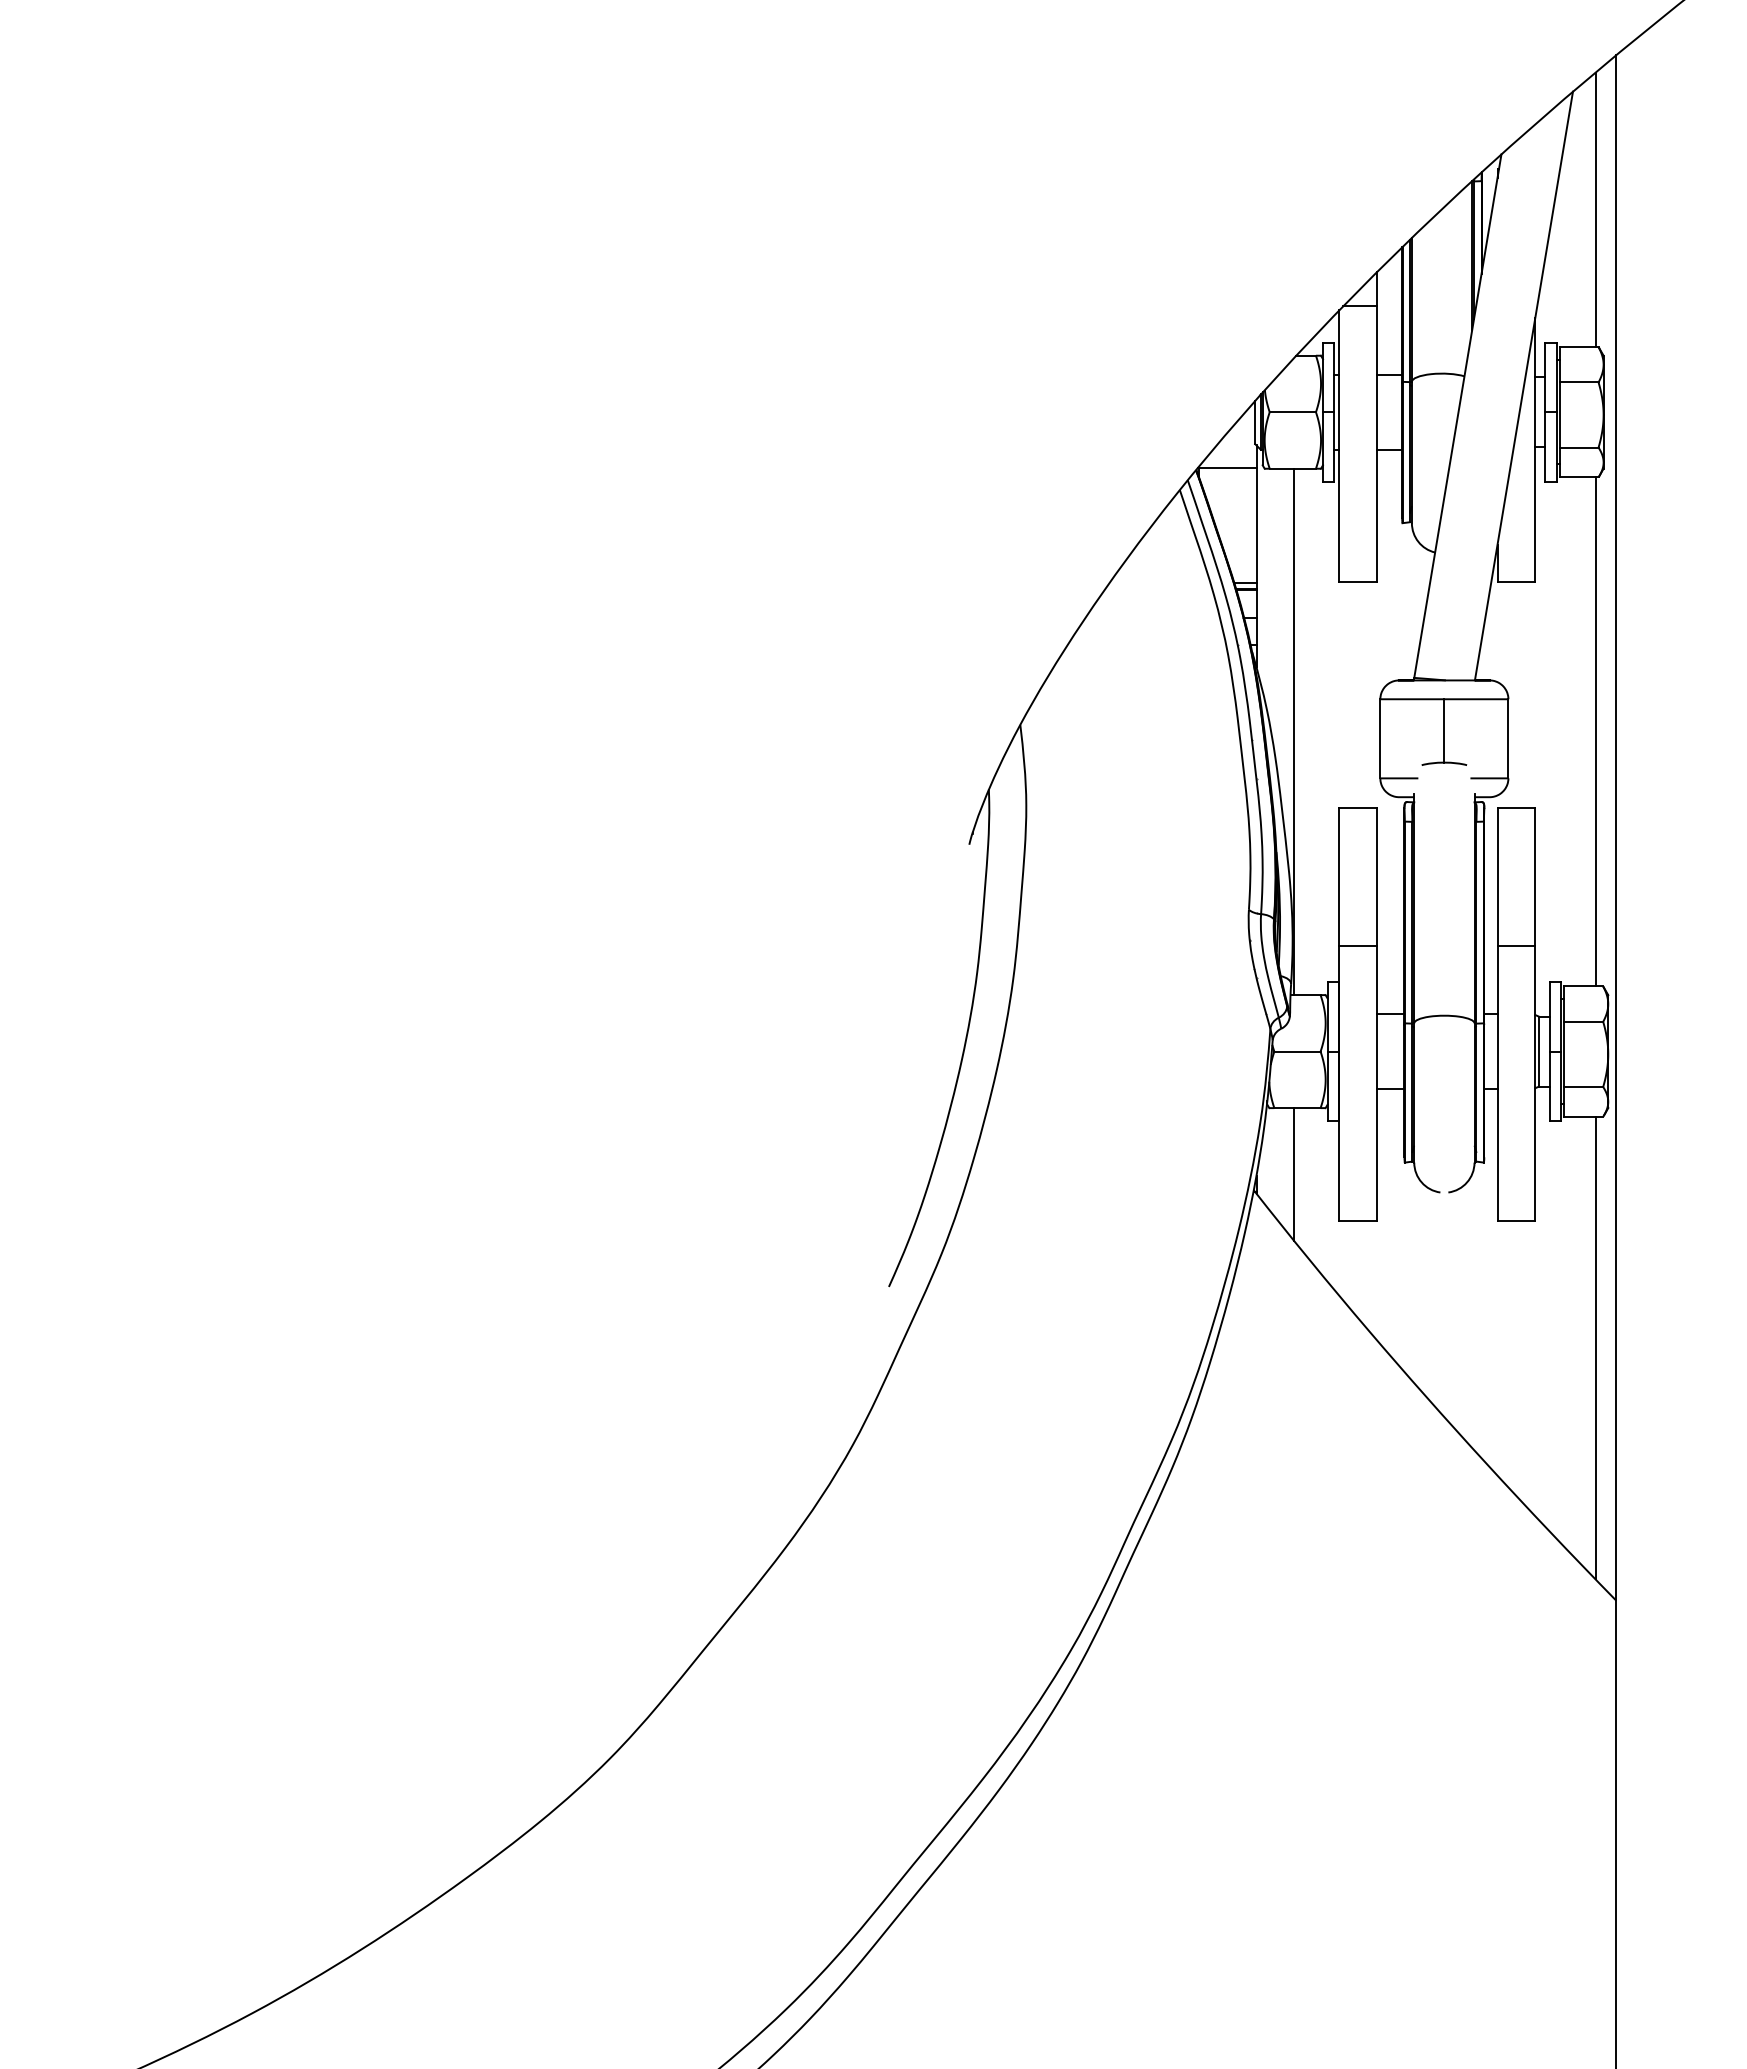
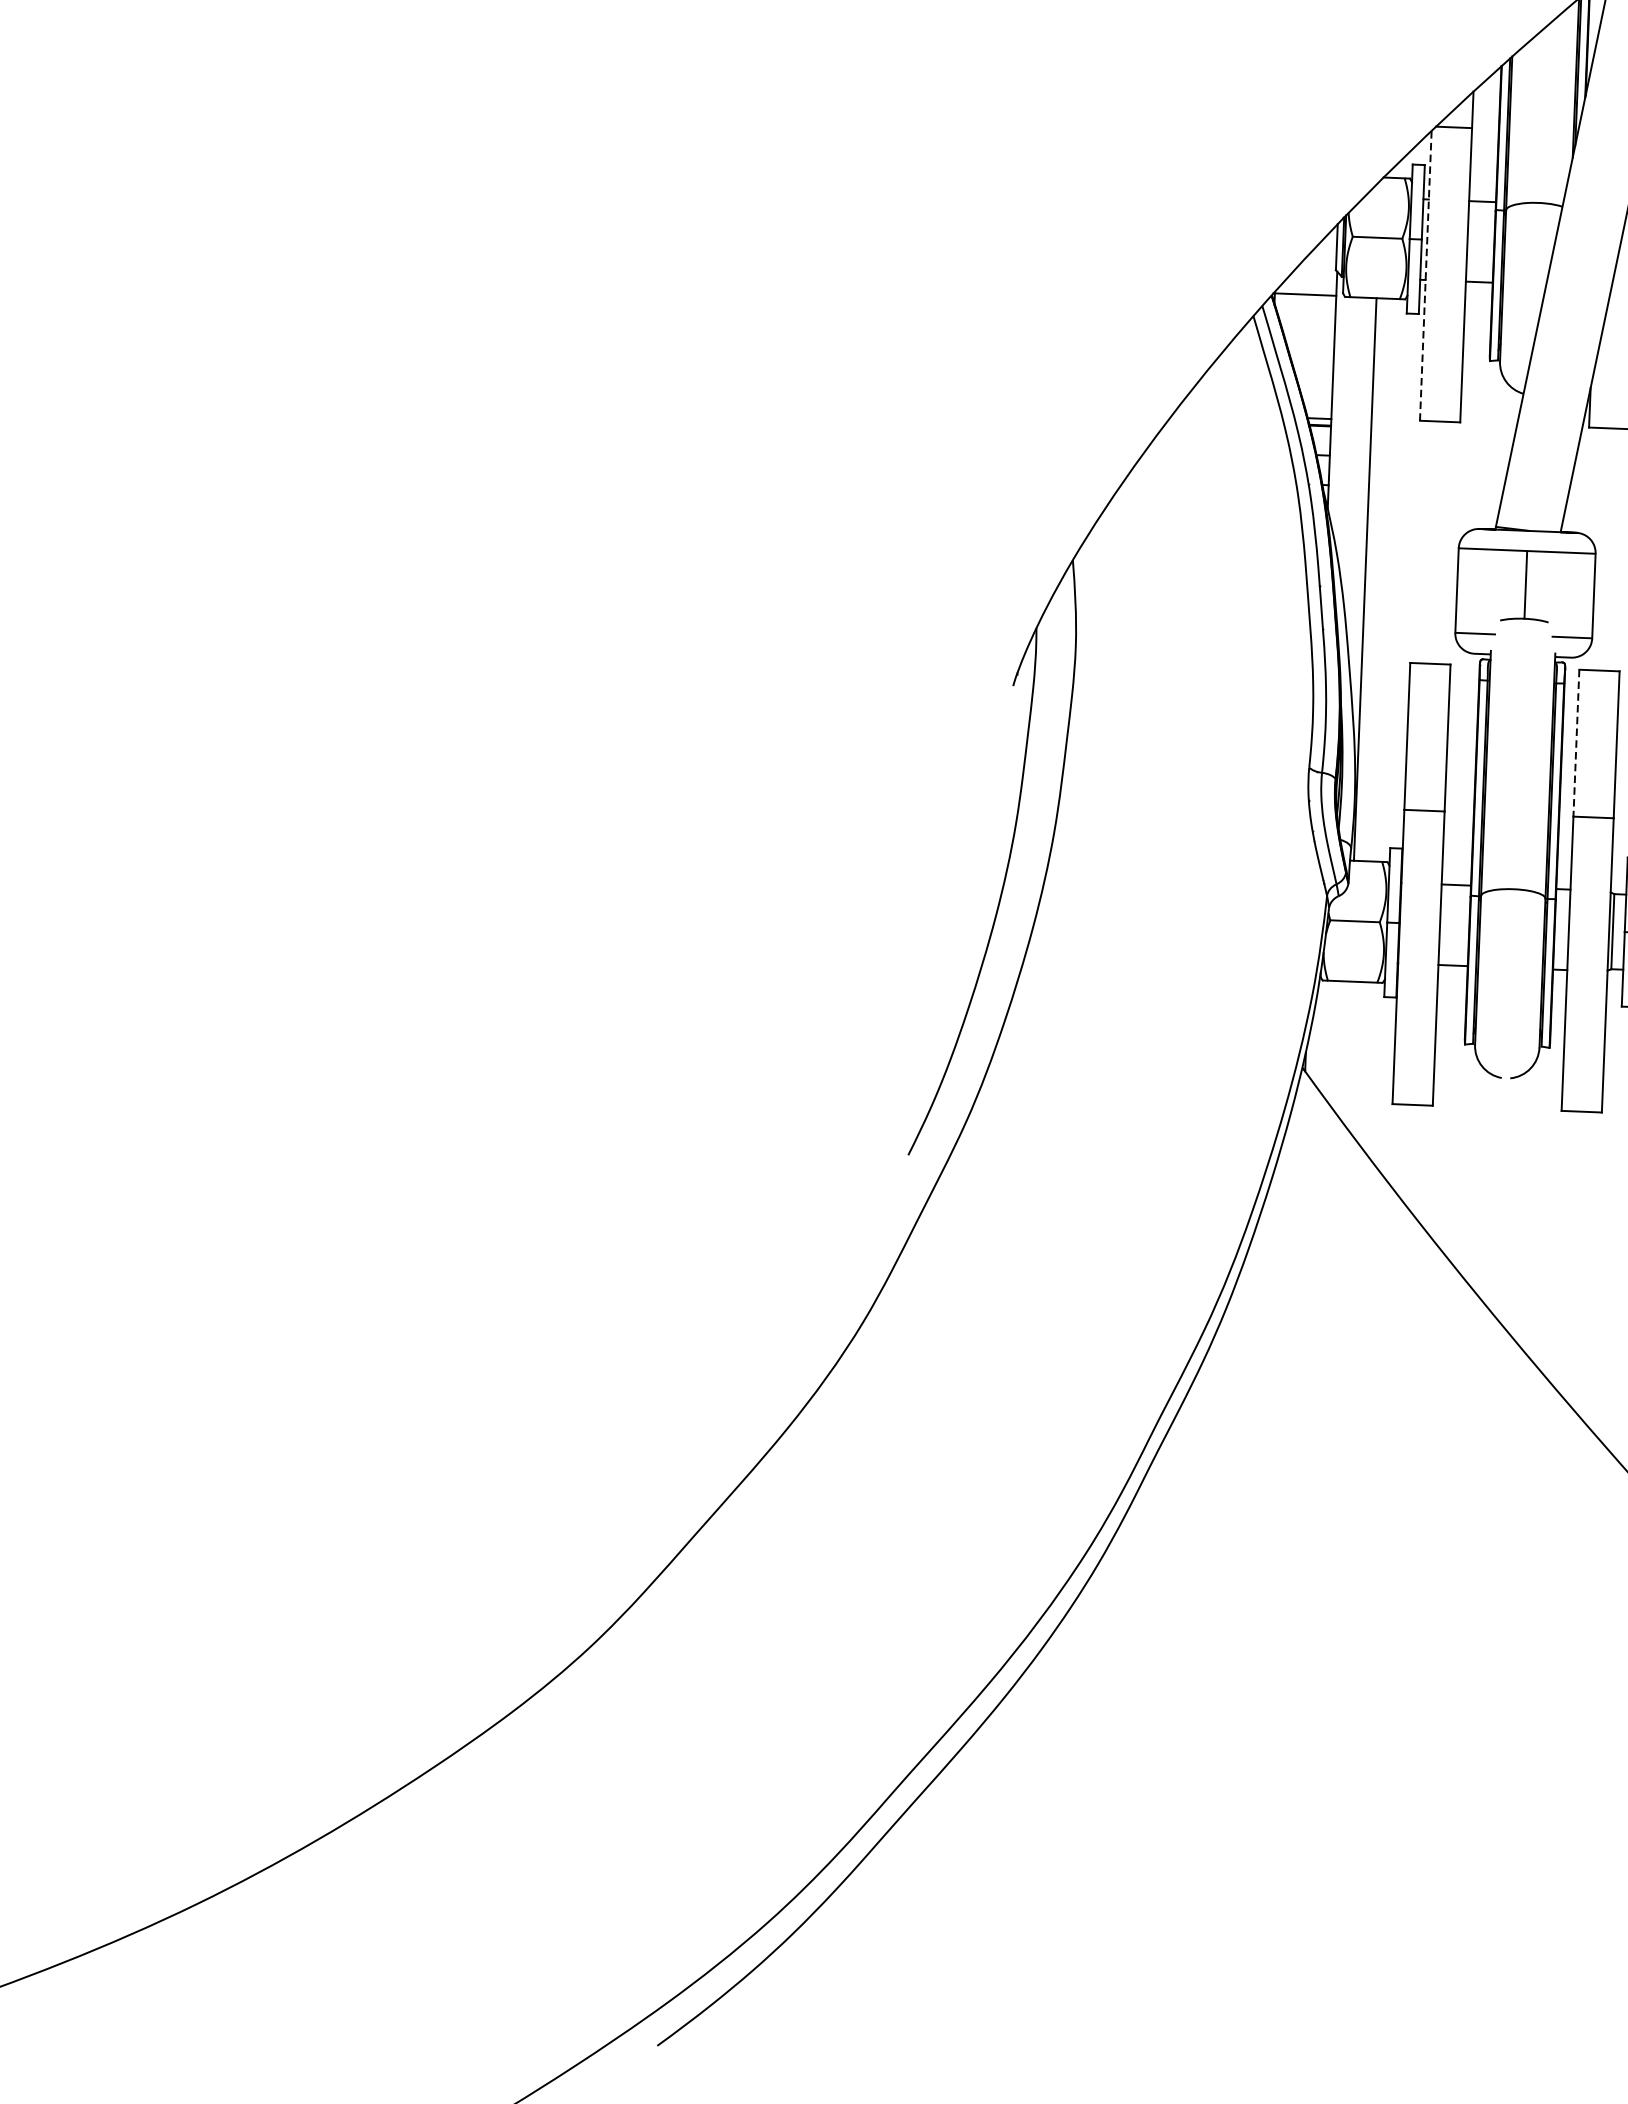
line: (1339, 445) -> (1425, 275), solid -> dashed
line: (1497, 876) -> (1576, 742), solid -> dashed
line: (1294, 1174) -> (1346, 1052), removed

